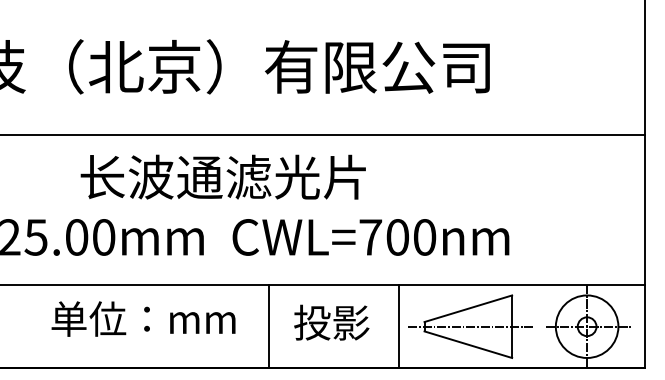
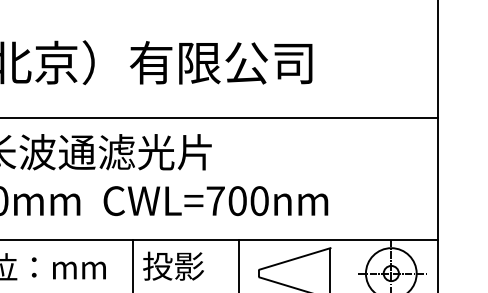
text: (331, 322) -> (173, 266), moved
line: (470, 326) -> (296, 273), removed

